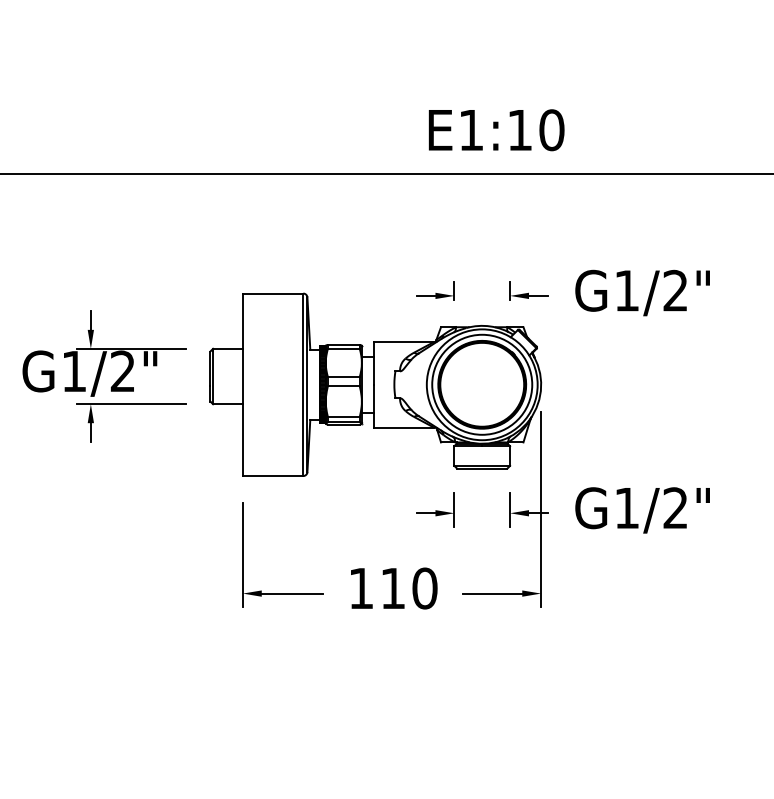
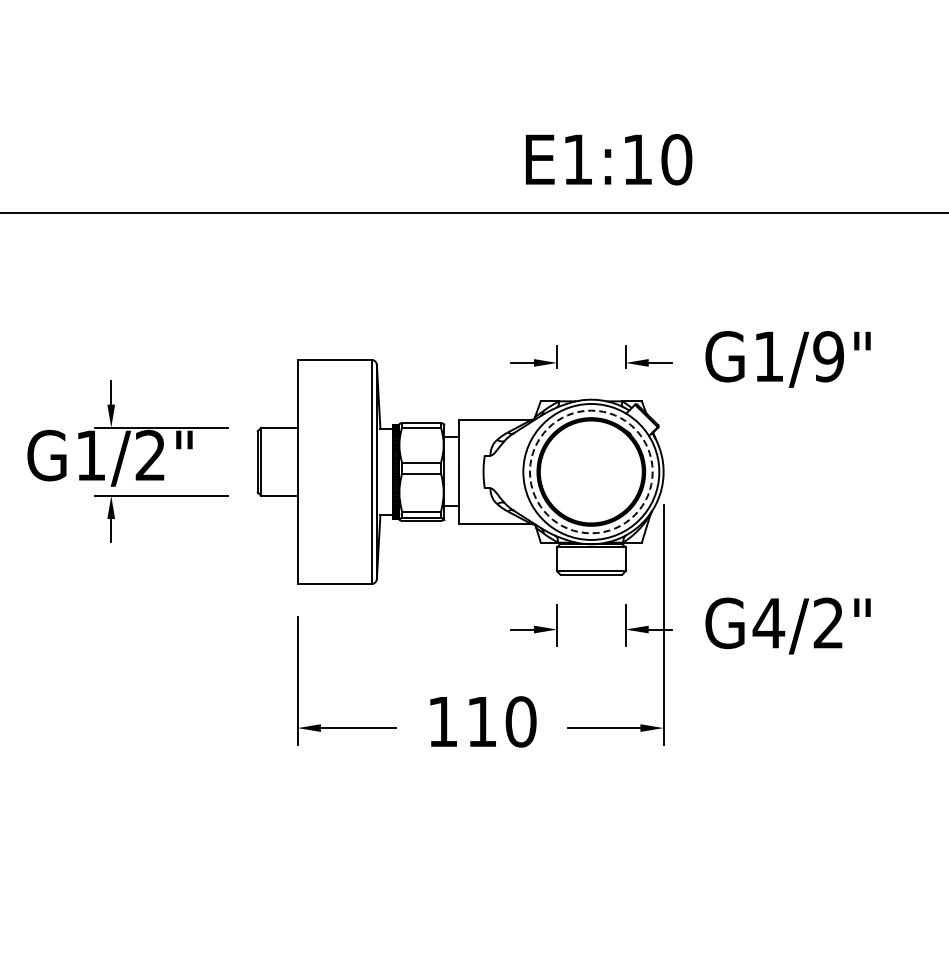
text: (675, 290) -> (828, 356), G1/2" -> G1/9"
circle: (481, 384) -> (590, 471), solid -> dashed
text: (626, 508) -> (768, 623), G1/2" -> G4/2"

